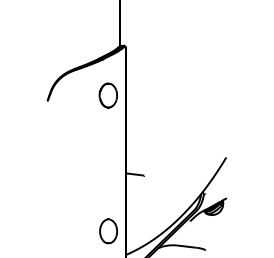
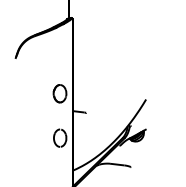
part: (107, 95) -> (59, 93), moved
part: (108, 231) -> (60, 138), moved

